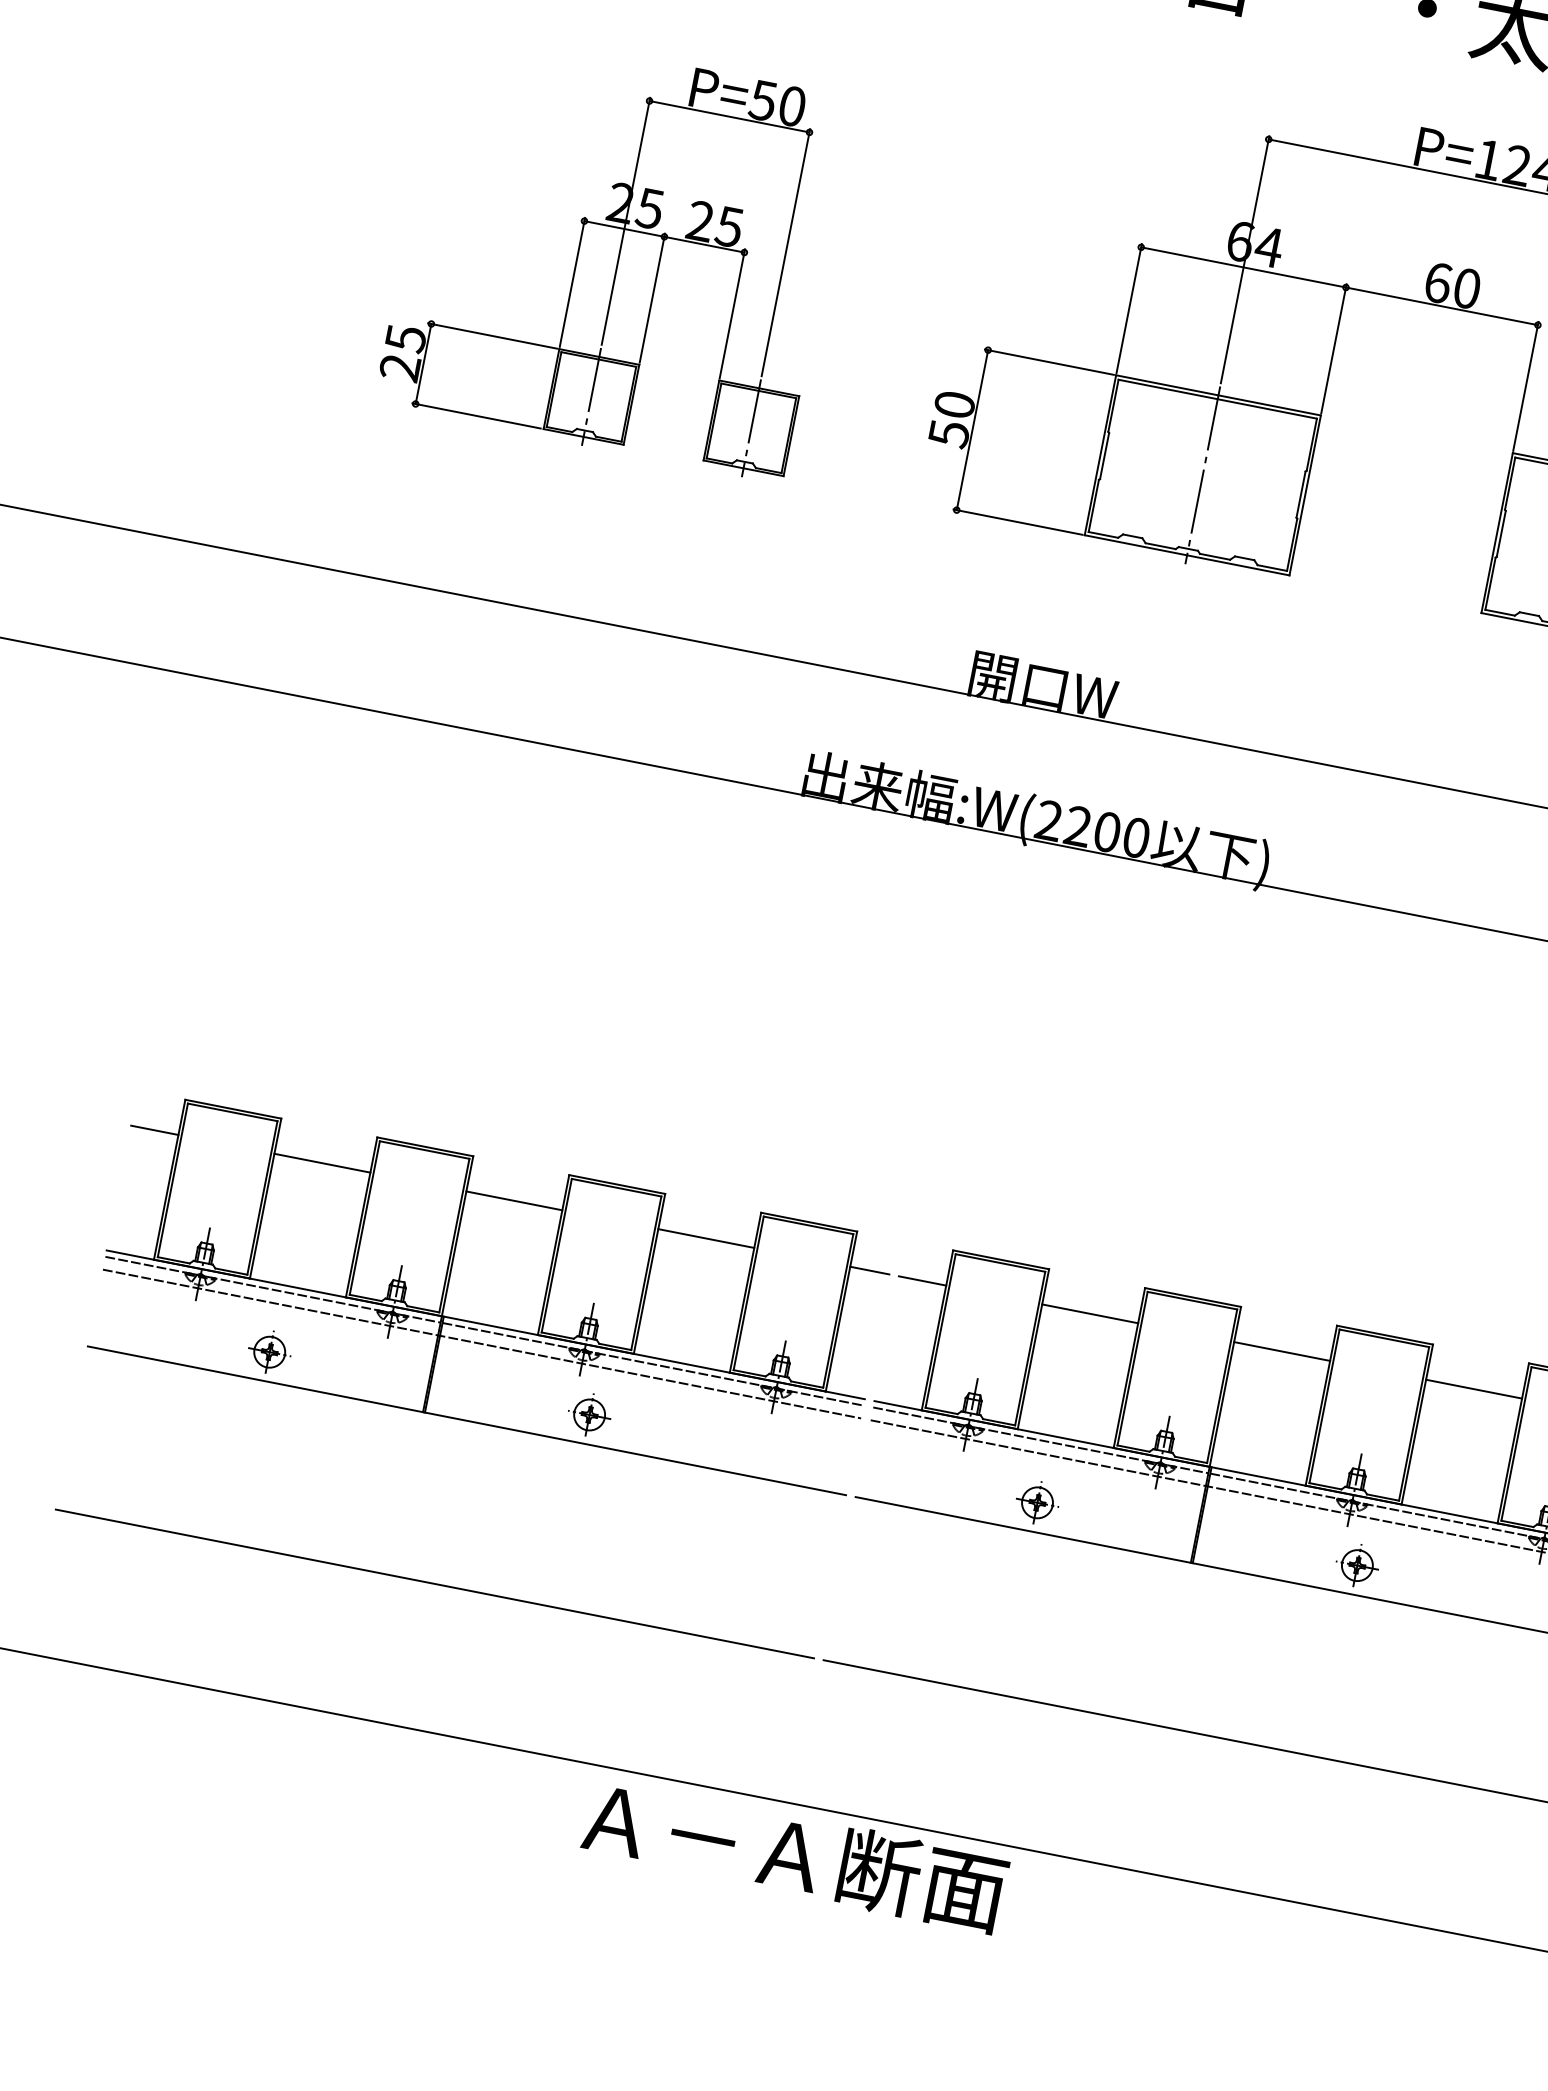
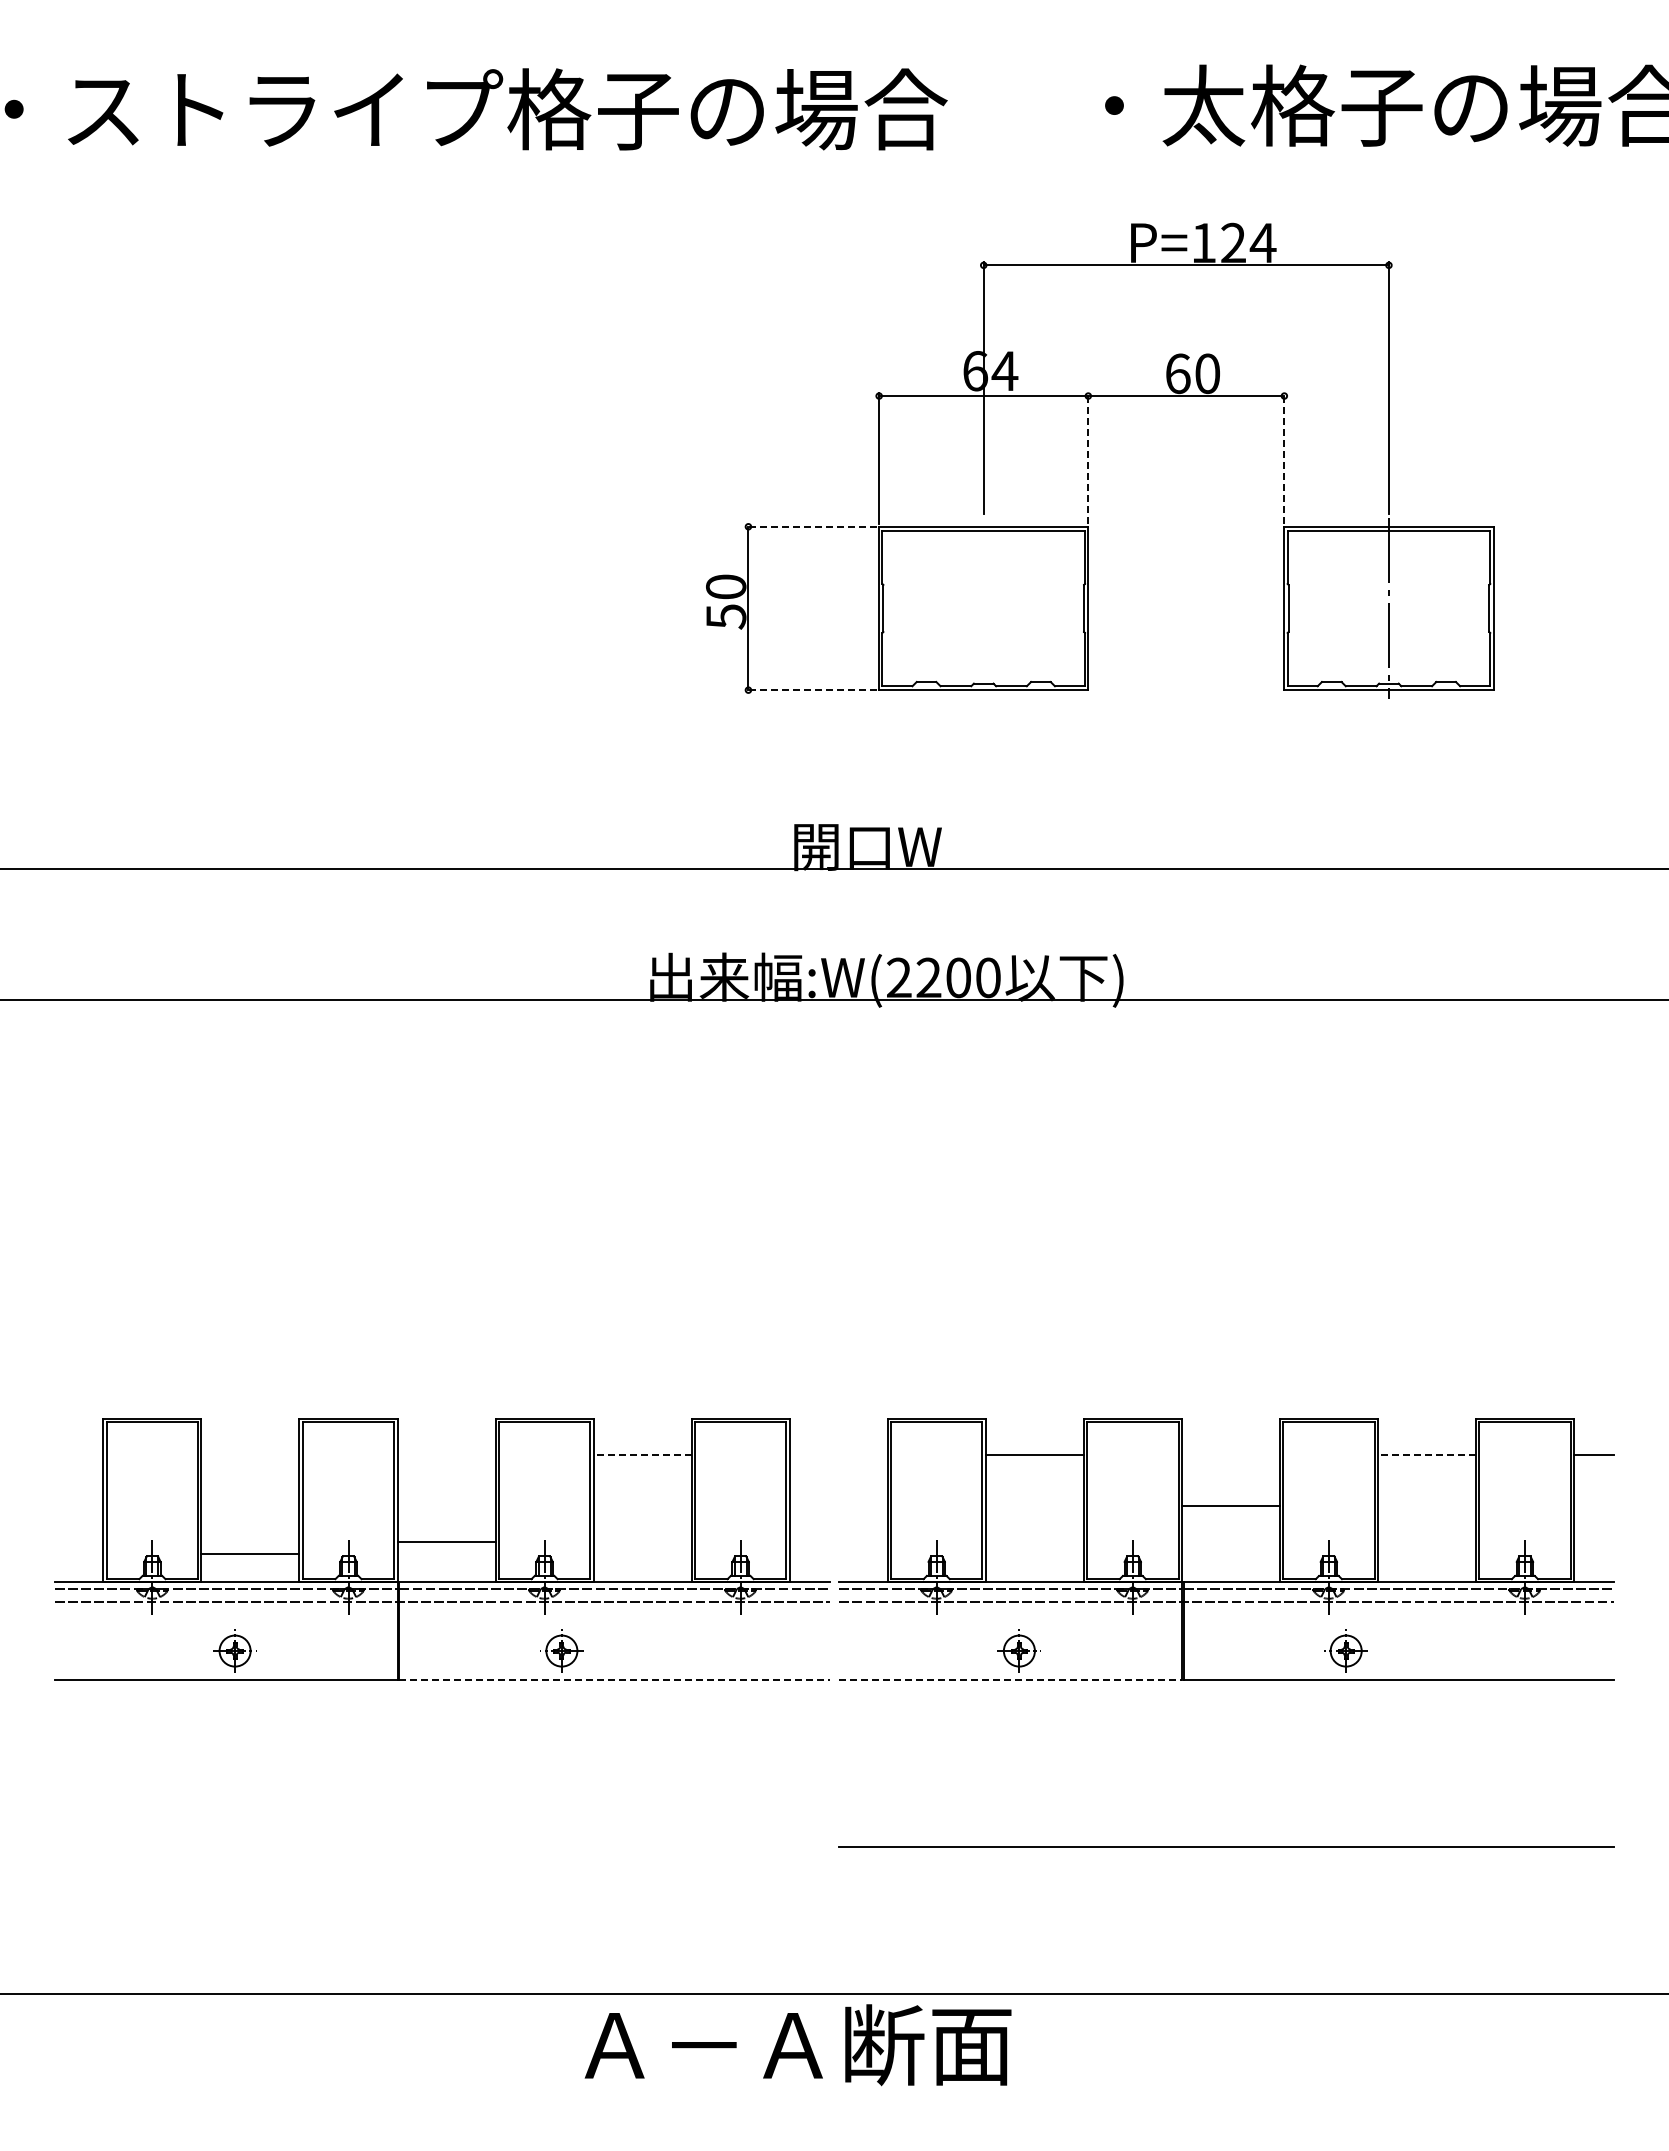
part: (615, 251) -> (362, 501), removed
line: (1334, 348) -> (1088, 458), solid -> dashed
line: (1049, 362) -> (811, 526), solid -> dashed
line: (1526, 386) -> (1284, 458), solid -> dashed
line: (1202, 475) -> (983, 608), removed
line: (1018, 522) -> (811, 690), solid -> dashed
line: (155, 1129) -> (79, 1454), removed
line: (322, 1162) -> (250, 1553), moved
line: (514, 1200) -> (446, 1541), moved
line: (706, 1238) -> (642, 1454), solid -> dashed
line: (869, 1270) -> (809, 1454), removed
line: (922, 1280) -> (863, 1454), removed
line: (1281, 1350) -> (1230, 1505), moved
line: (1473, 1388) -> (1426, 1454), solid -> dashed
line: (636, 1454) -> (615, 1680), solid -> dashed
line: (1024, 1530) -> (1011, 1680), solid -> dashed
line: (435, 1584) -> (442, 1847), removed
text: (794, 1856) -> (797, 2045), moved

